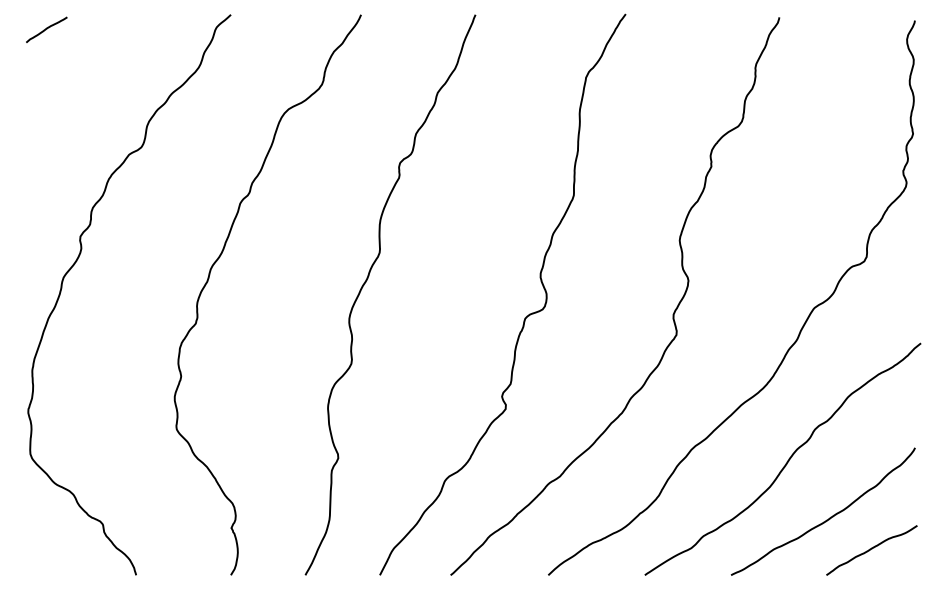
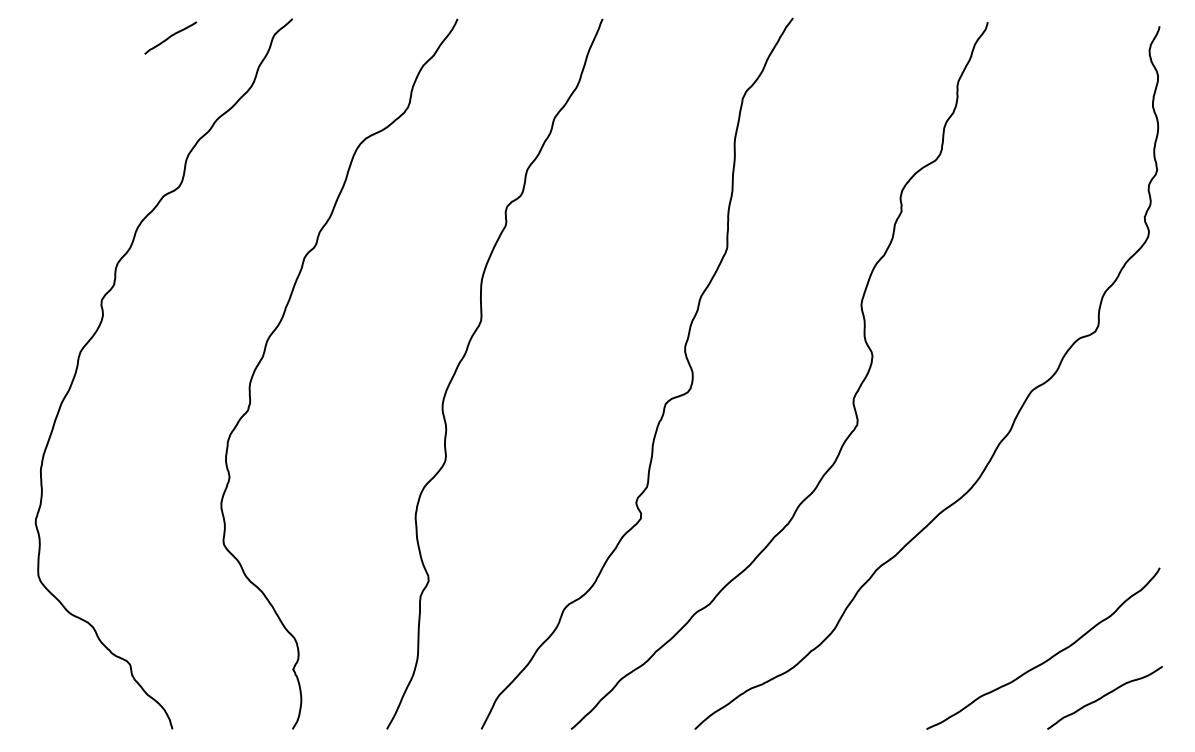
curve: (46, 29) -> (170, 37), moved
curve: (786, 461) -> (996, 585), removed

